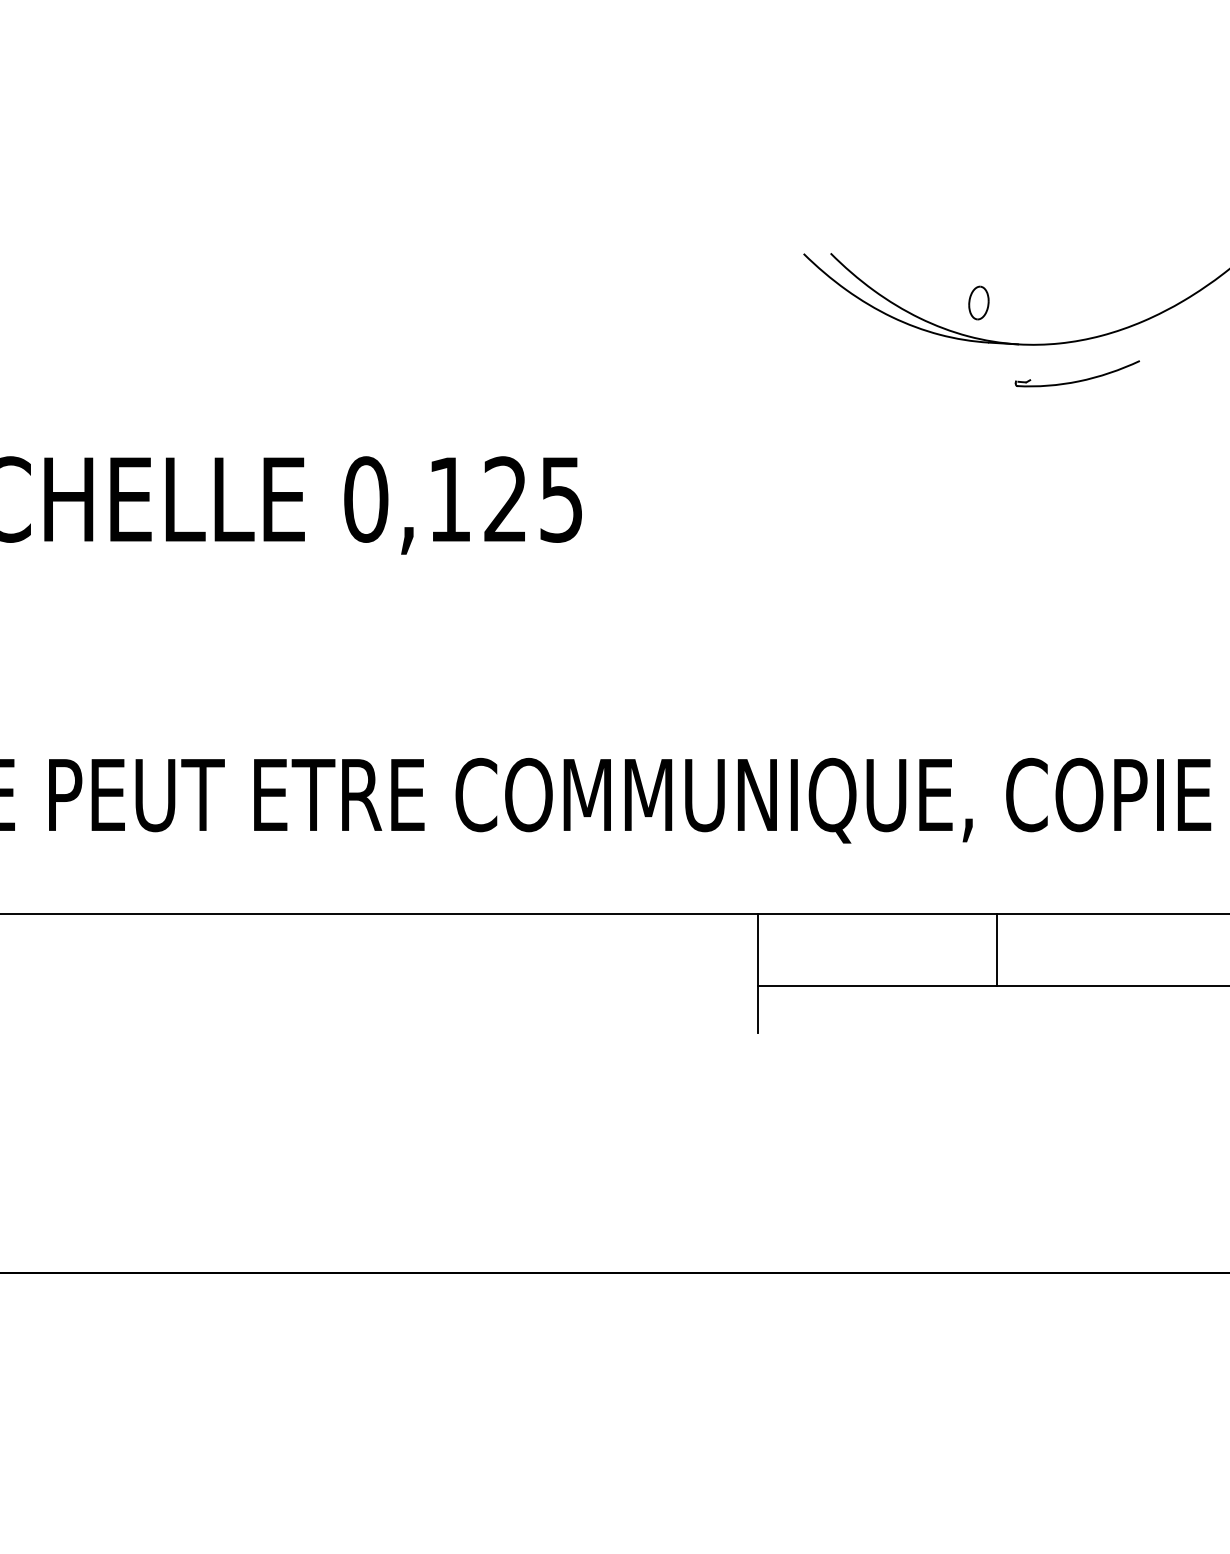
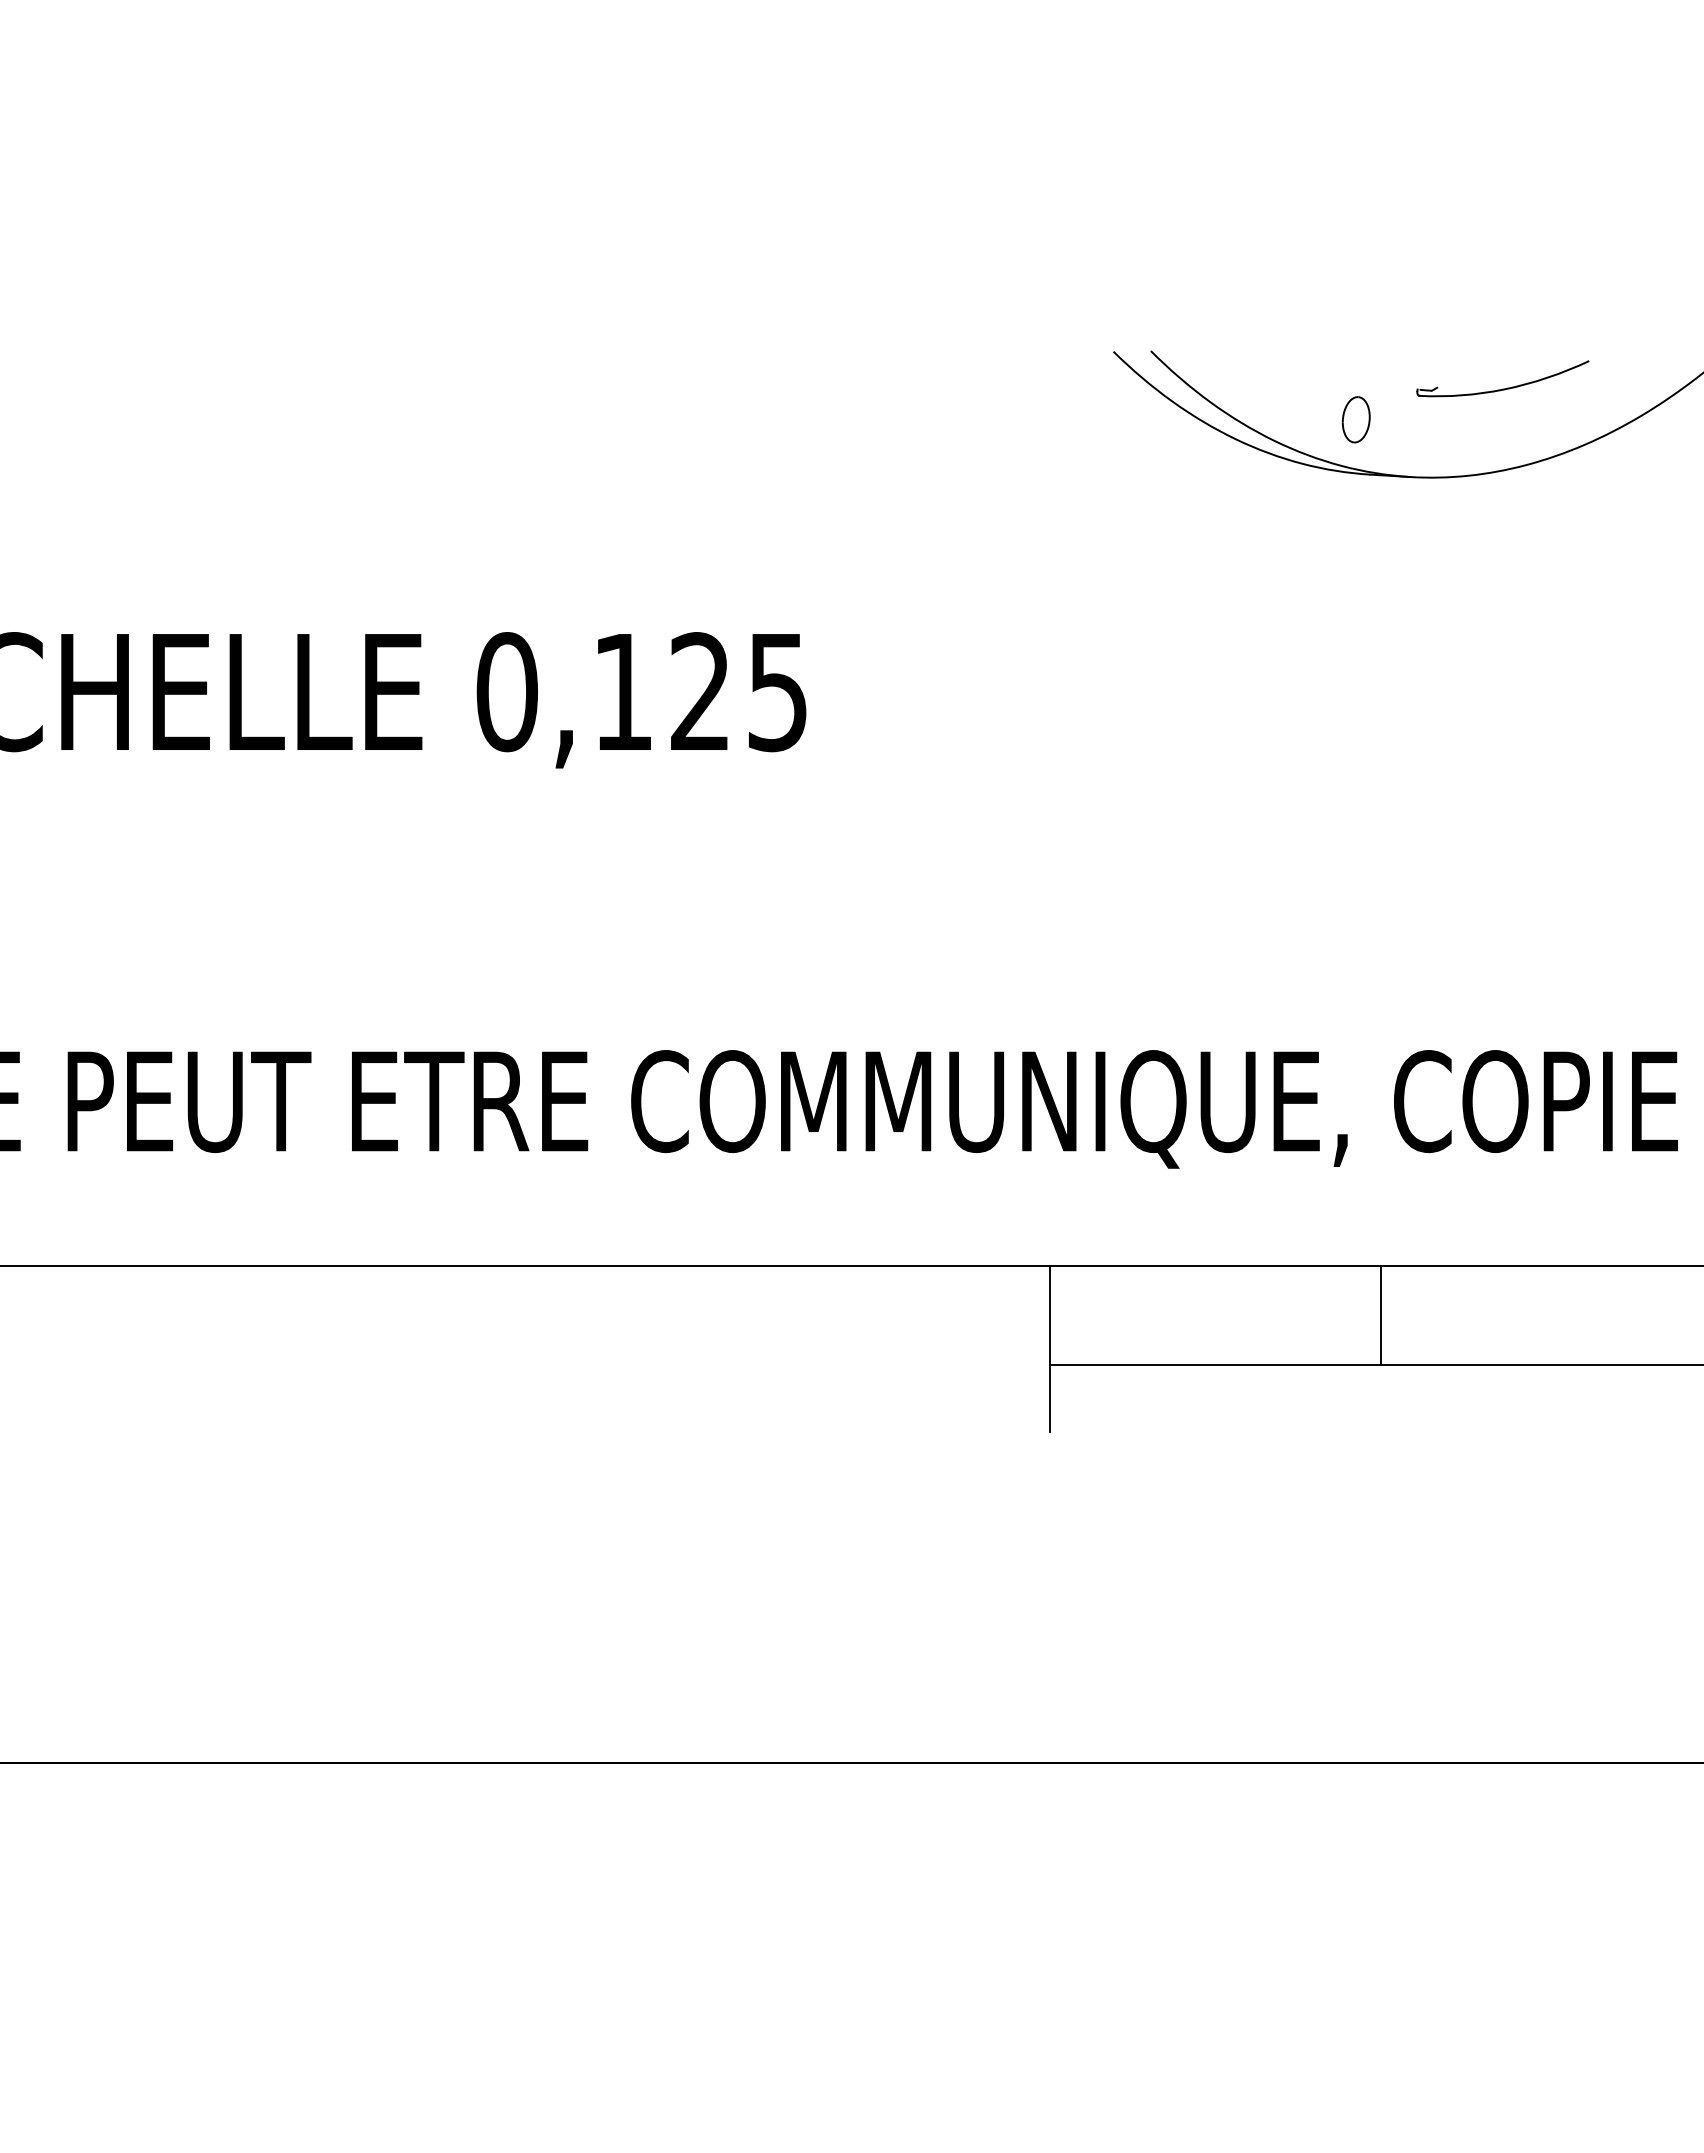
part: (1077, 380) -> (1502, 388), moved

